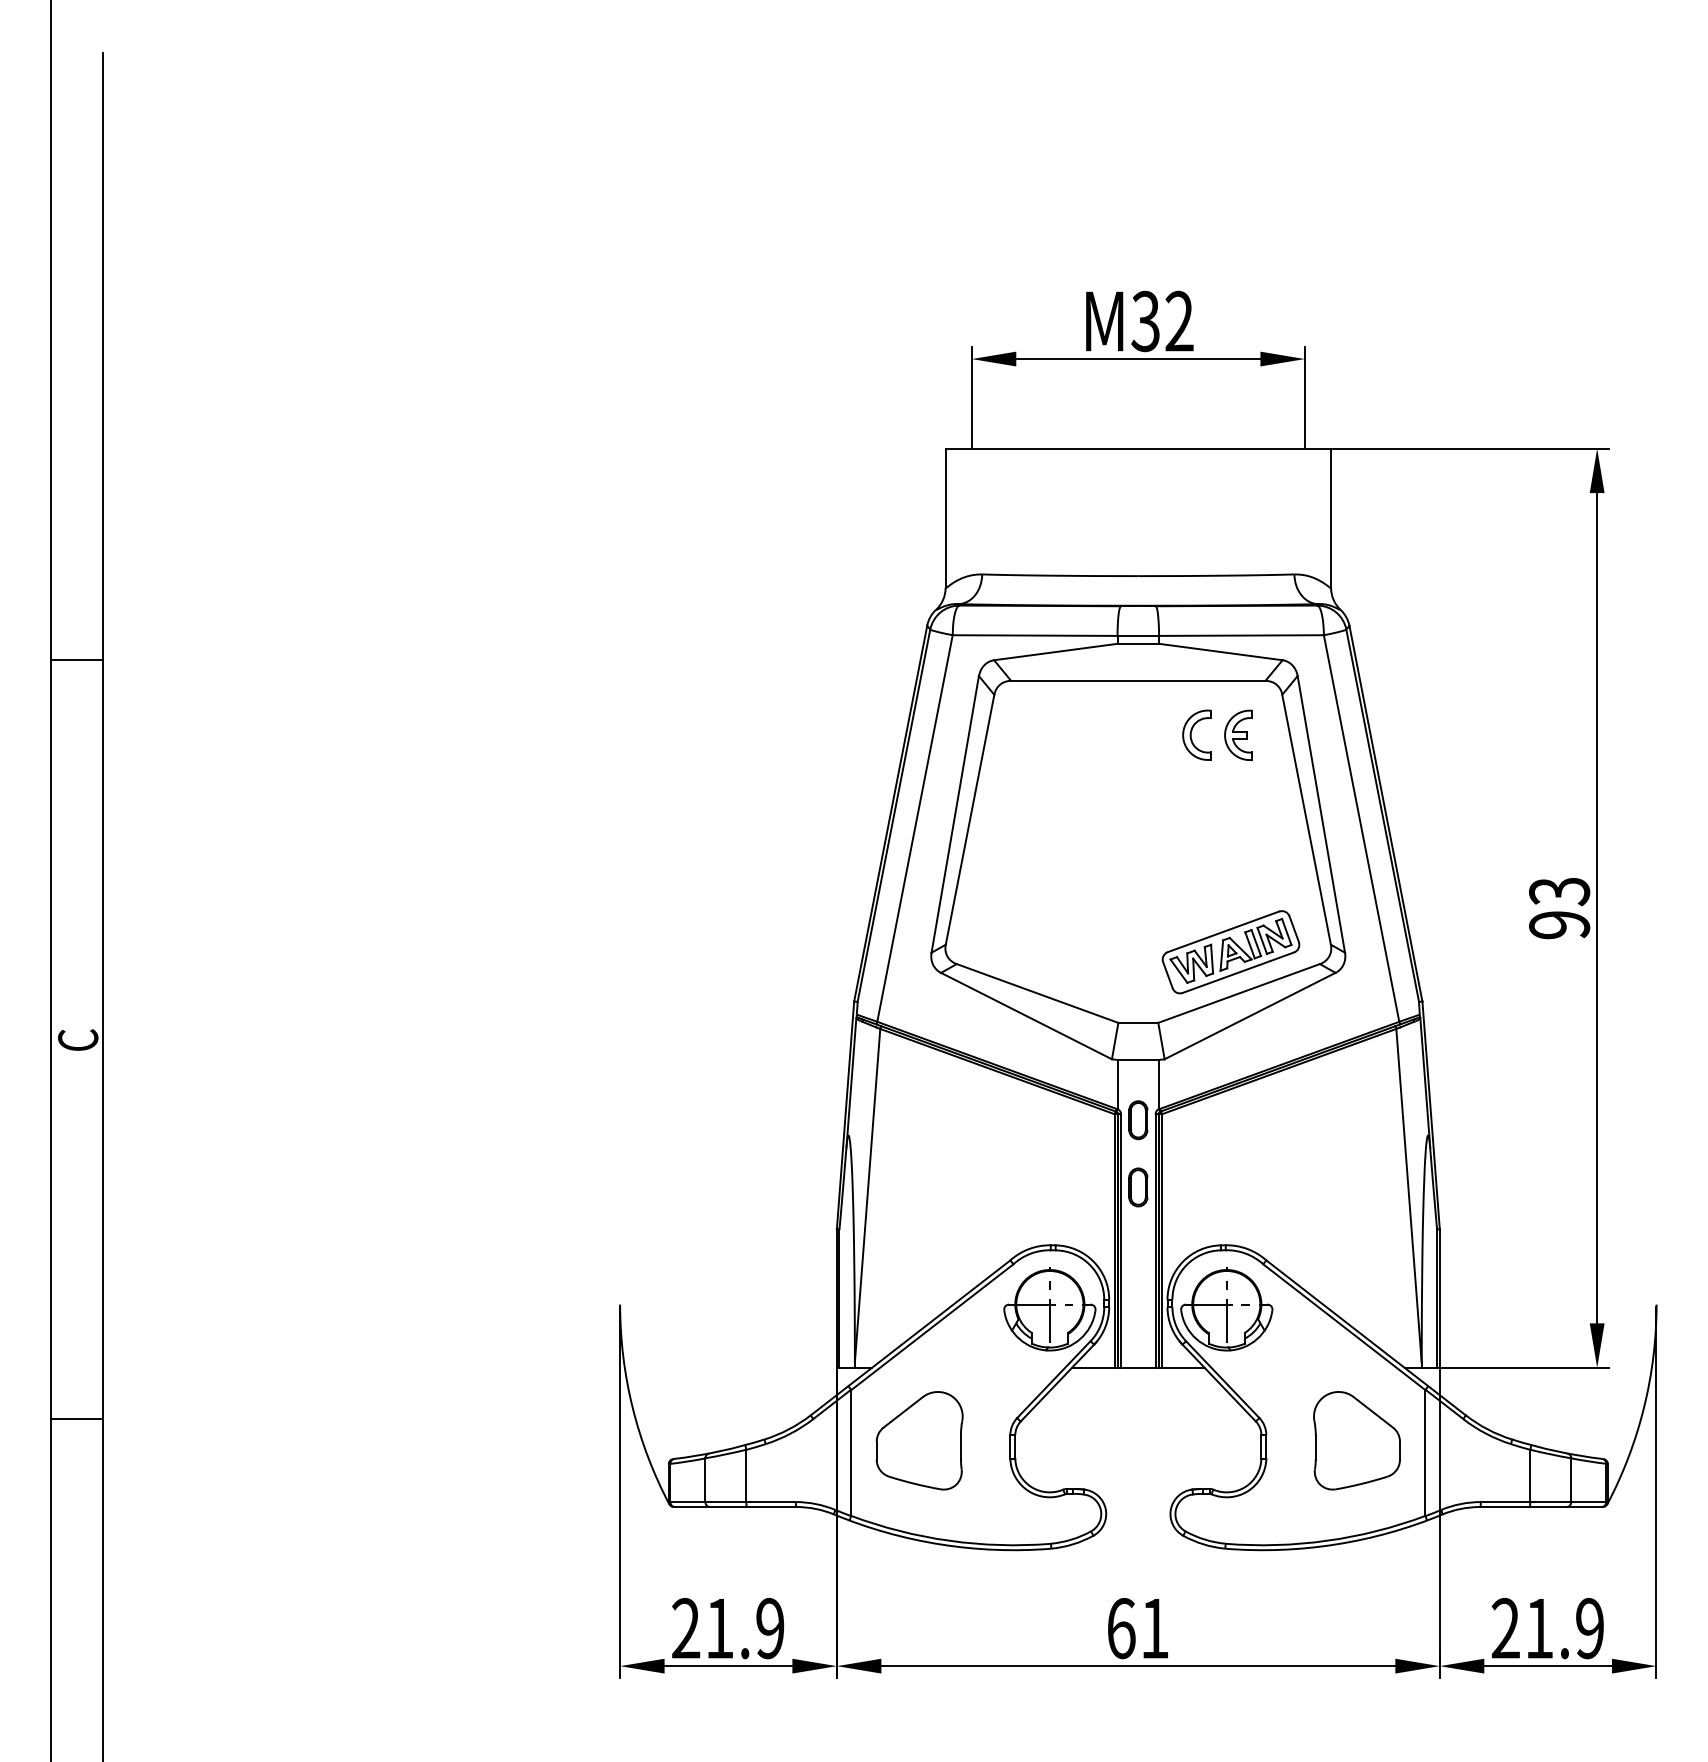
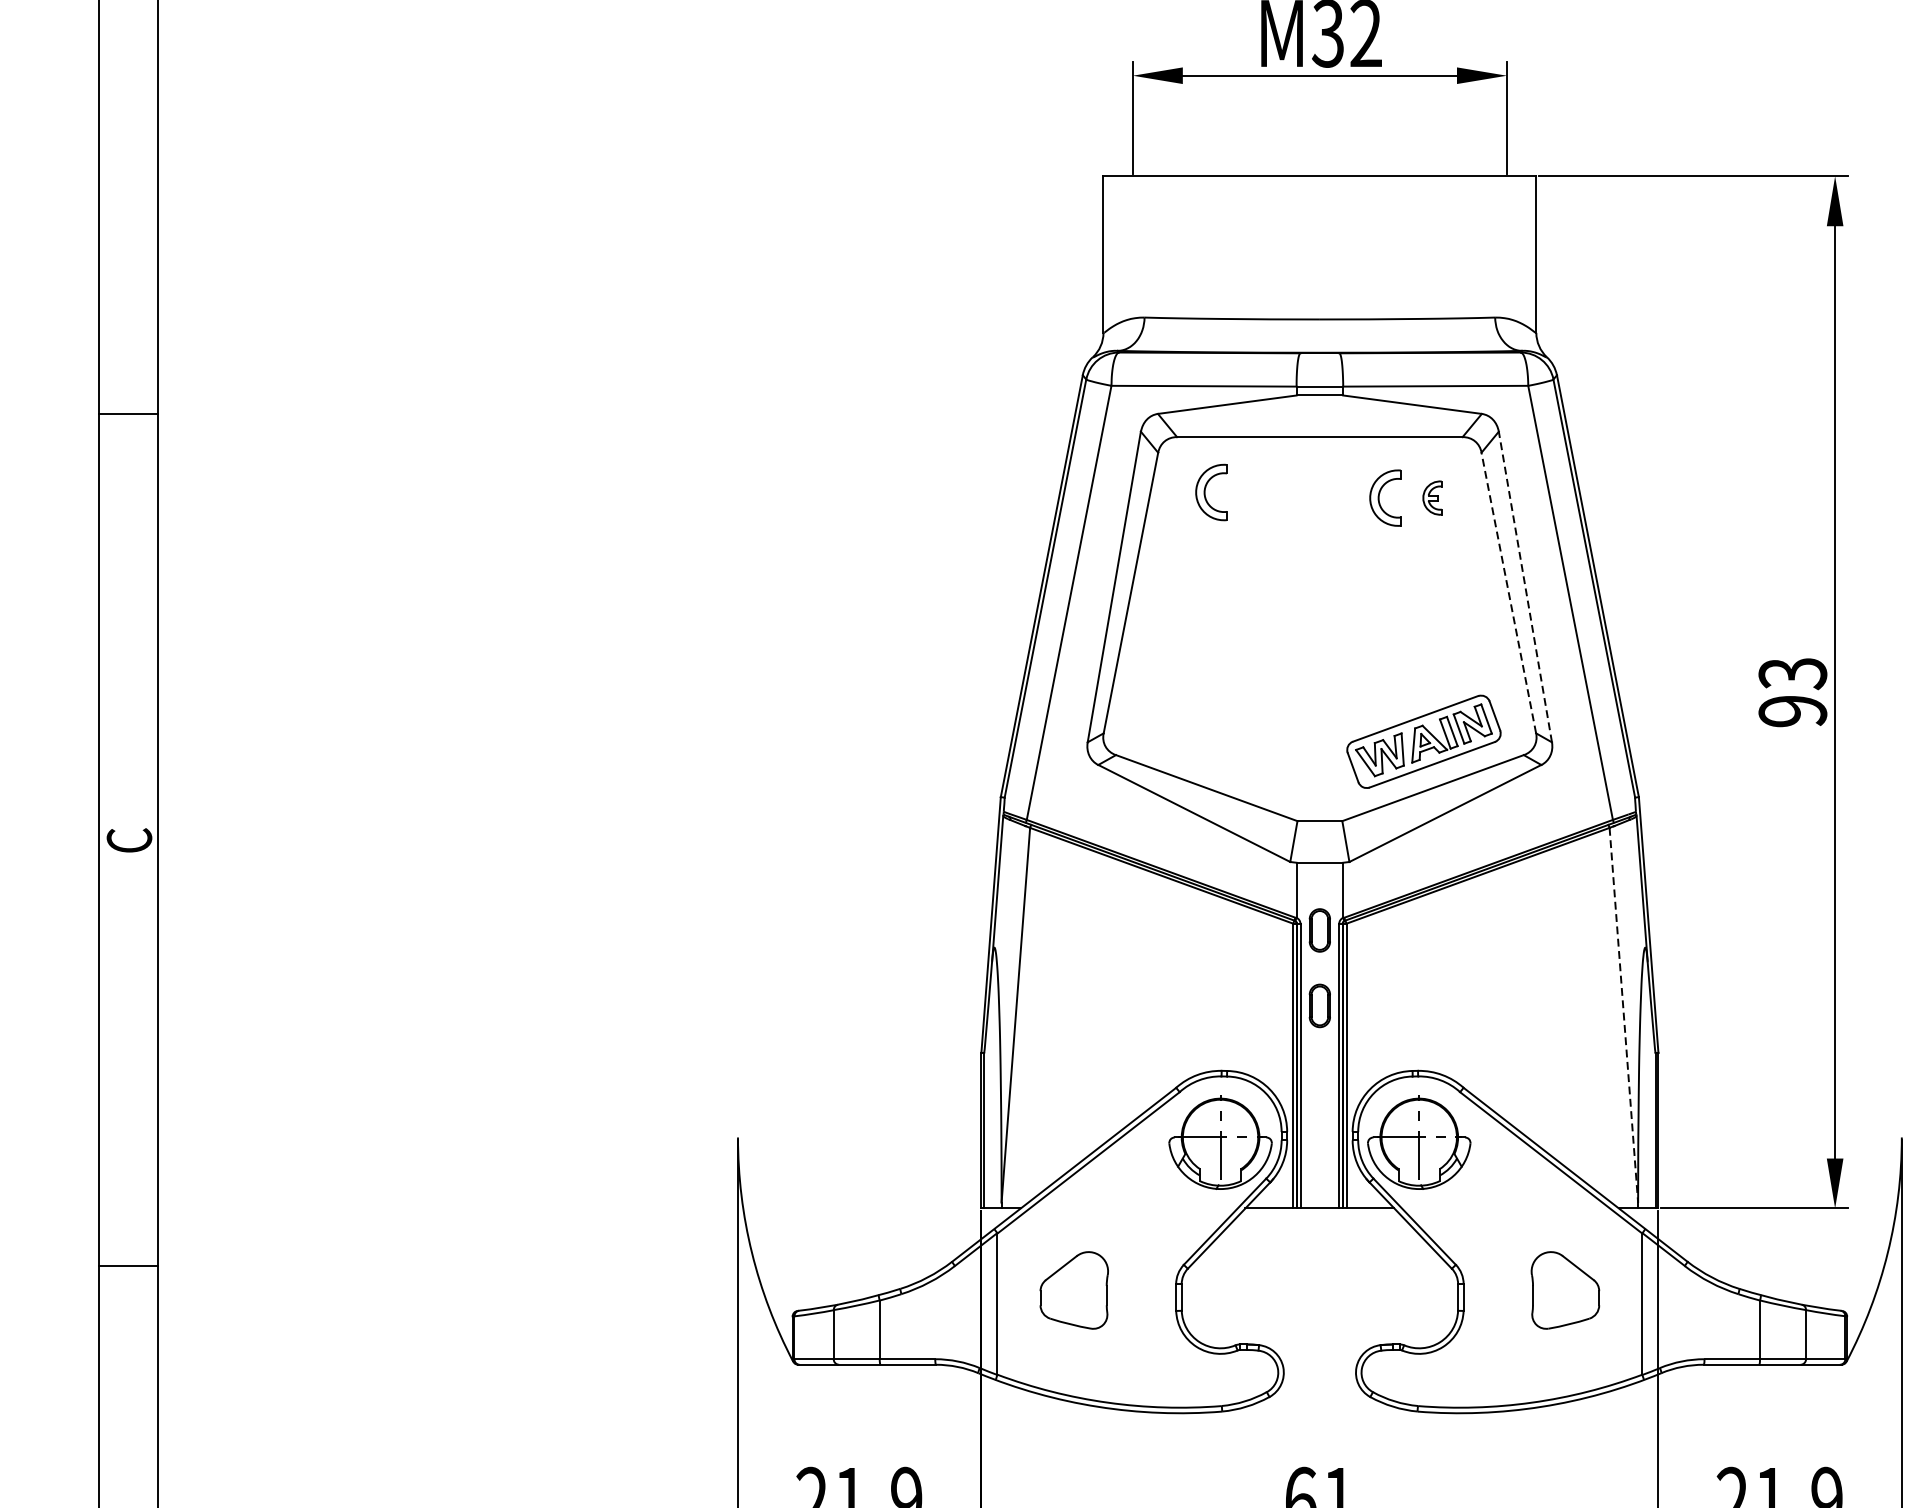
part: (1041, 729) -> (1211, 491), added
part: (1238, 734) -> (1432, 497), size x0.6
line: (1321, 813) -> (1525, 586), solid -> dashed
line: (1306, 819) -> (1508, 592), solid -> dashed
line: (1409, 1196) -> (1624, 1016), solid -> dashed
part: (919, 1440) -> (1074, 1290), size x0.7
part: (1356, 1440) -> (1564, 1290), size x0.7

